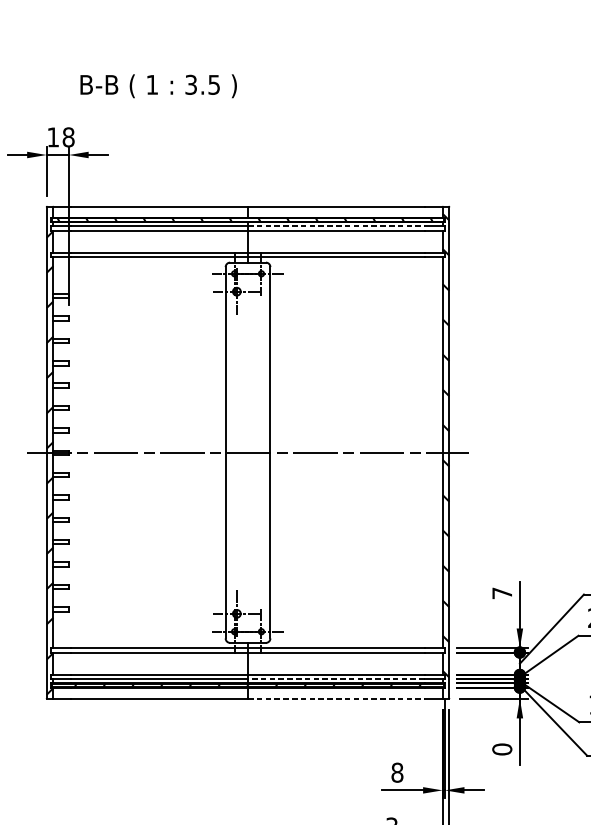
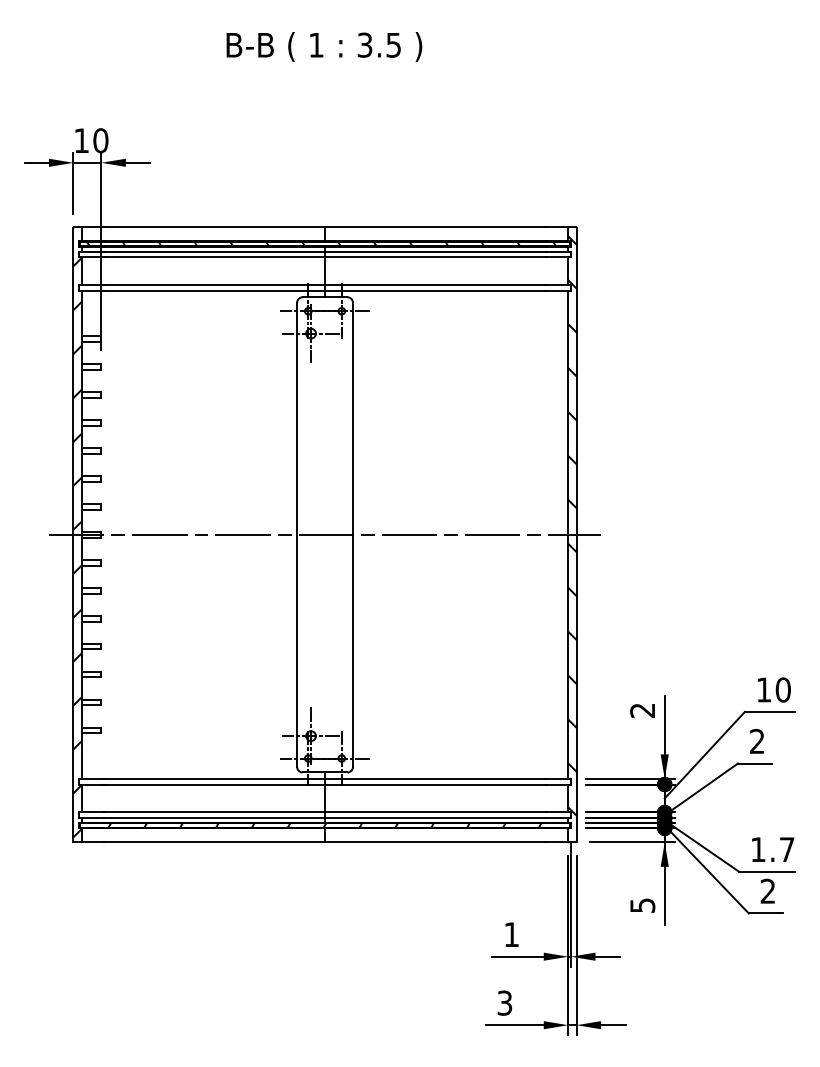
text: (158, 85) -> (324, 46), moved
text: (68, 137) -> (100, 140), 18 -> 10
line: (336, 225) -> (435, 251), dashed -> solid
text: (502, 593) -> (642, 710), 7 -> 2
line: (335, 679) -> (434, 818), dashed -> solid
line: (336, 698) -> (435, 842), dashed -> solid
text: (502, 749) -> (642, 905), 0 -> 5
text: (397, 772) -> (511, 934), 8 -> 1

